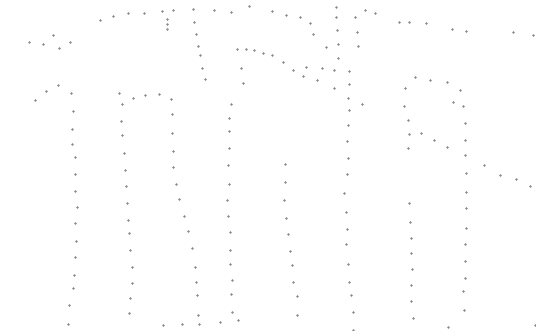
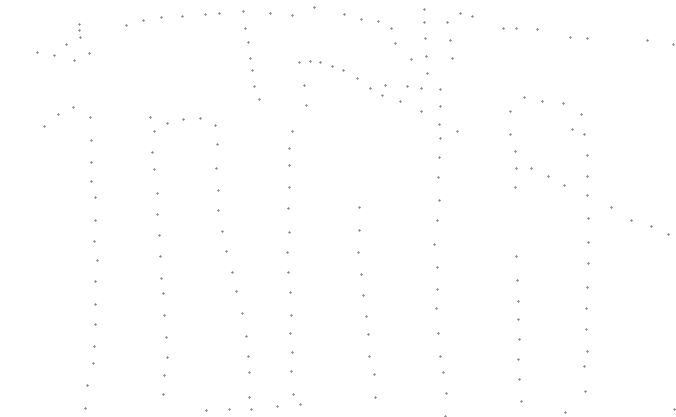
part: (166, 24) -> (79, 30), moved

